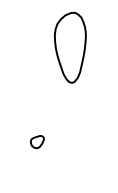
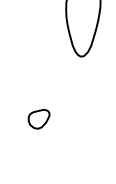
part: (37, 141) -> (39, 118), size x1.43

